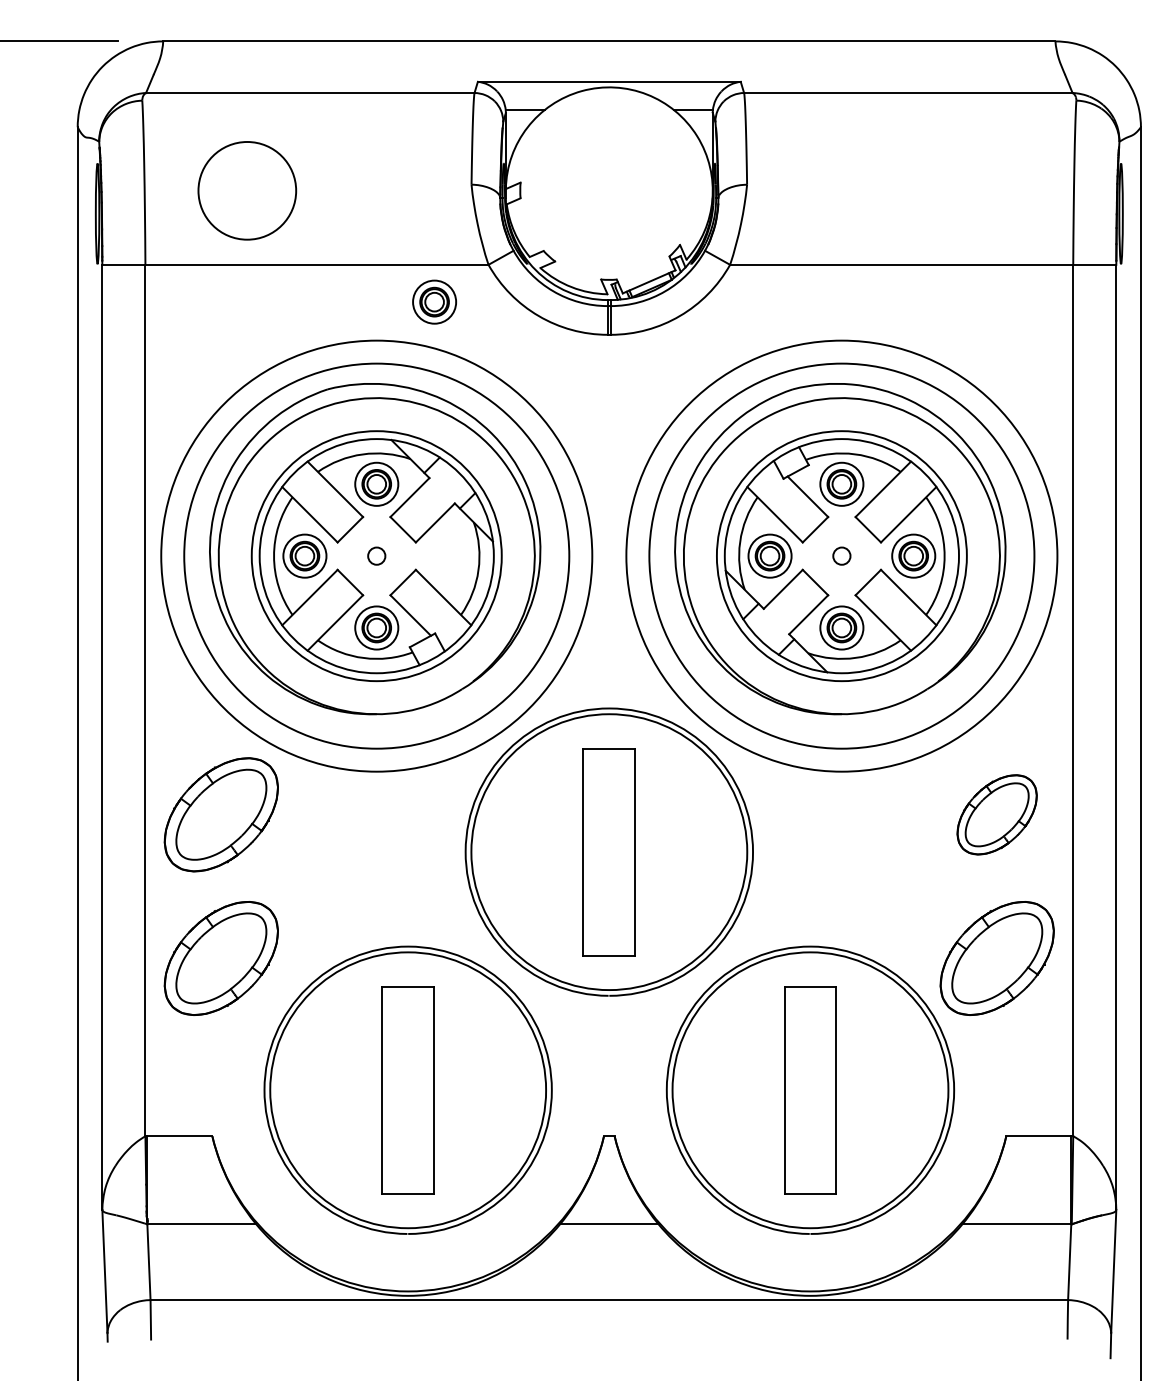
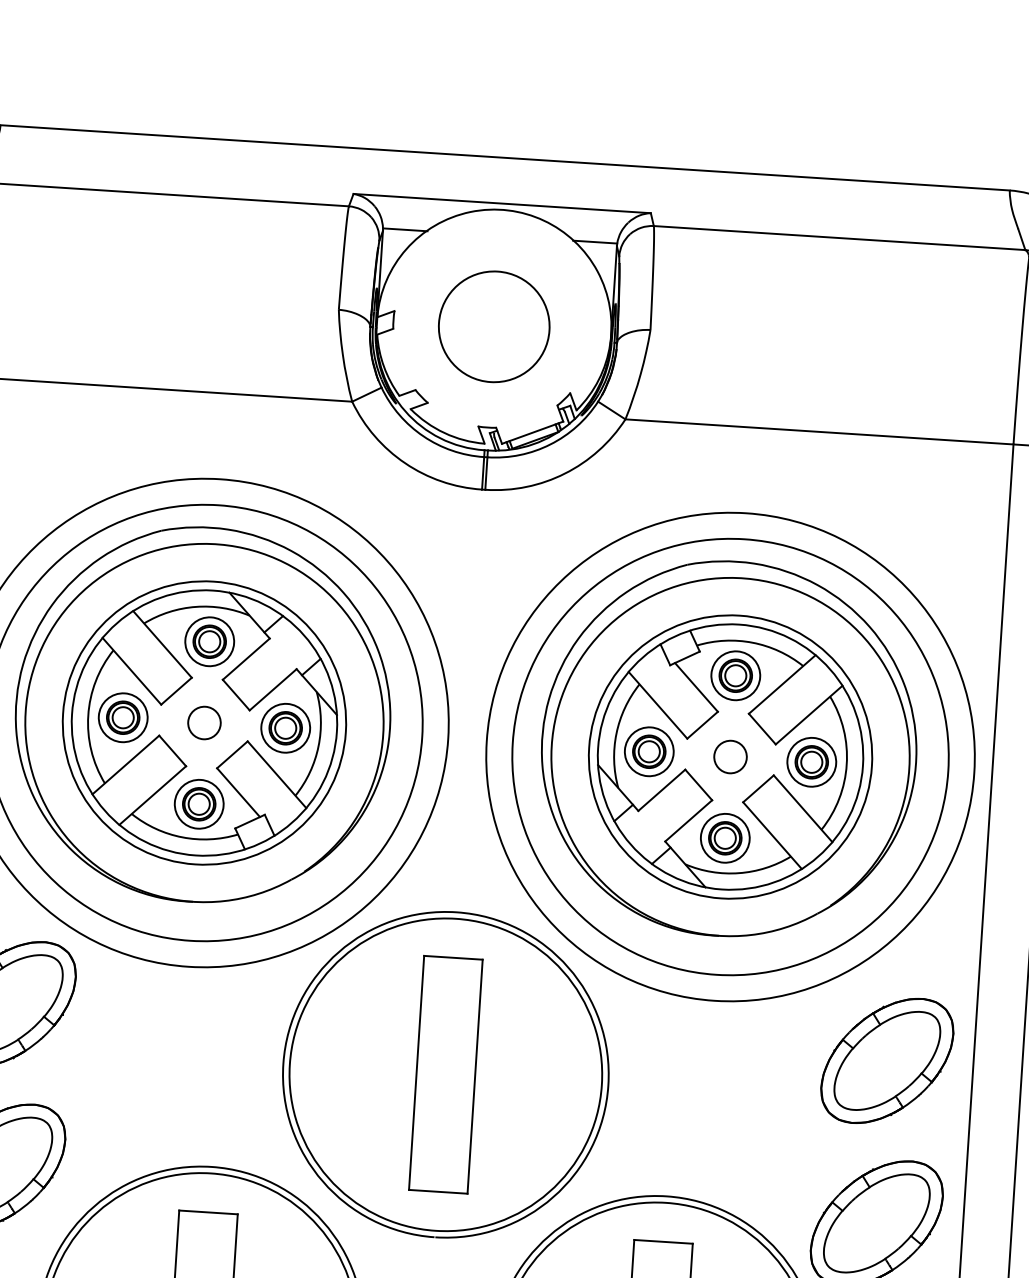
circle: (247, 190) -> (494, 326), moved
part: (434, 301) -> (285, 727), moved
circle: (376, 555) -> (204, 722), size x1.67
circle: (841, 555) -> (730, 756), size x1.67
part: (996, 814) -> (886, 1060), size x1.43

